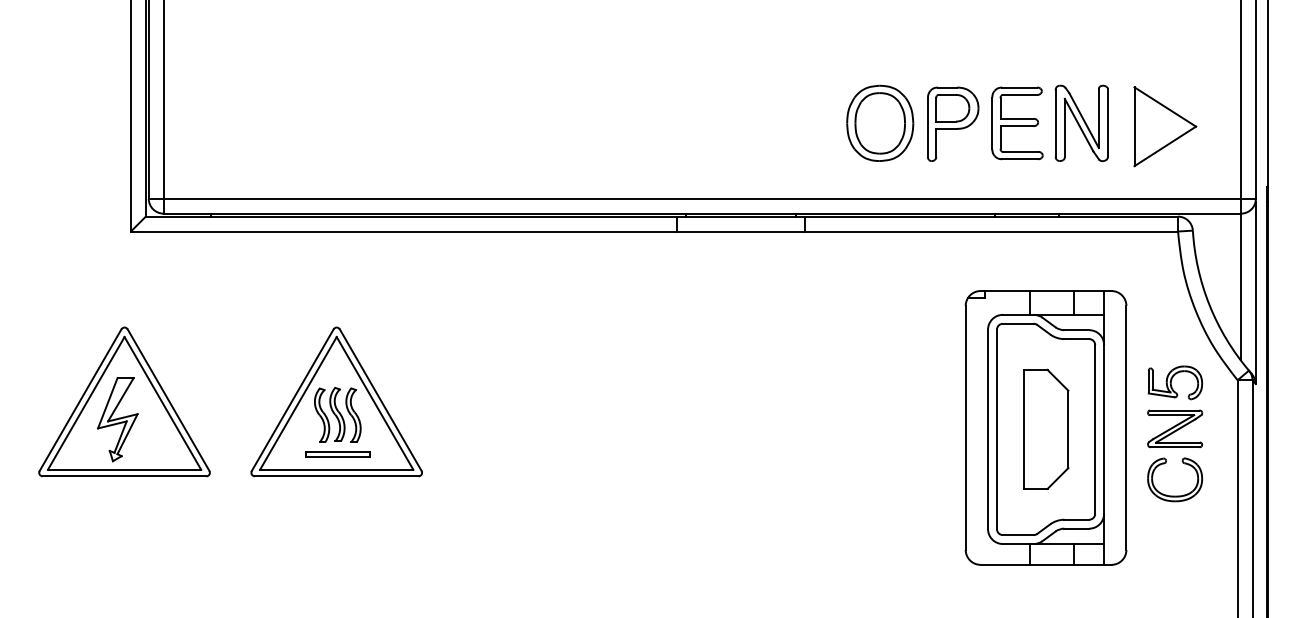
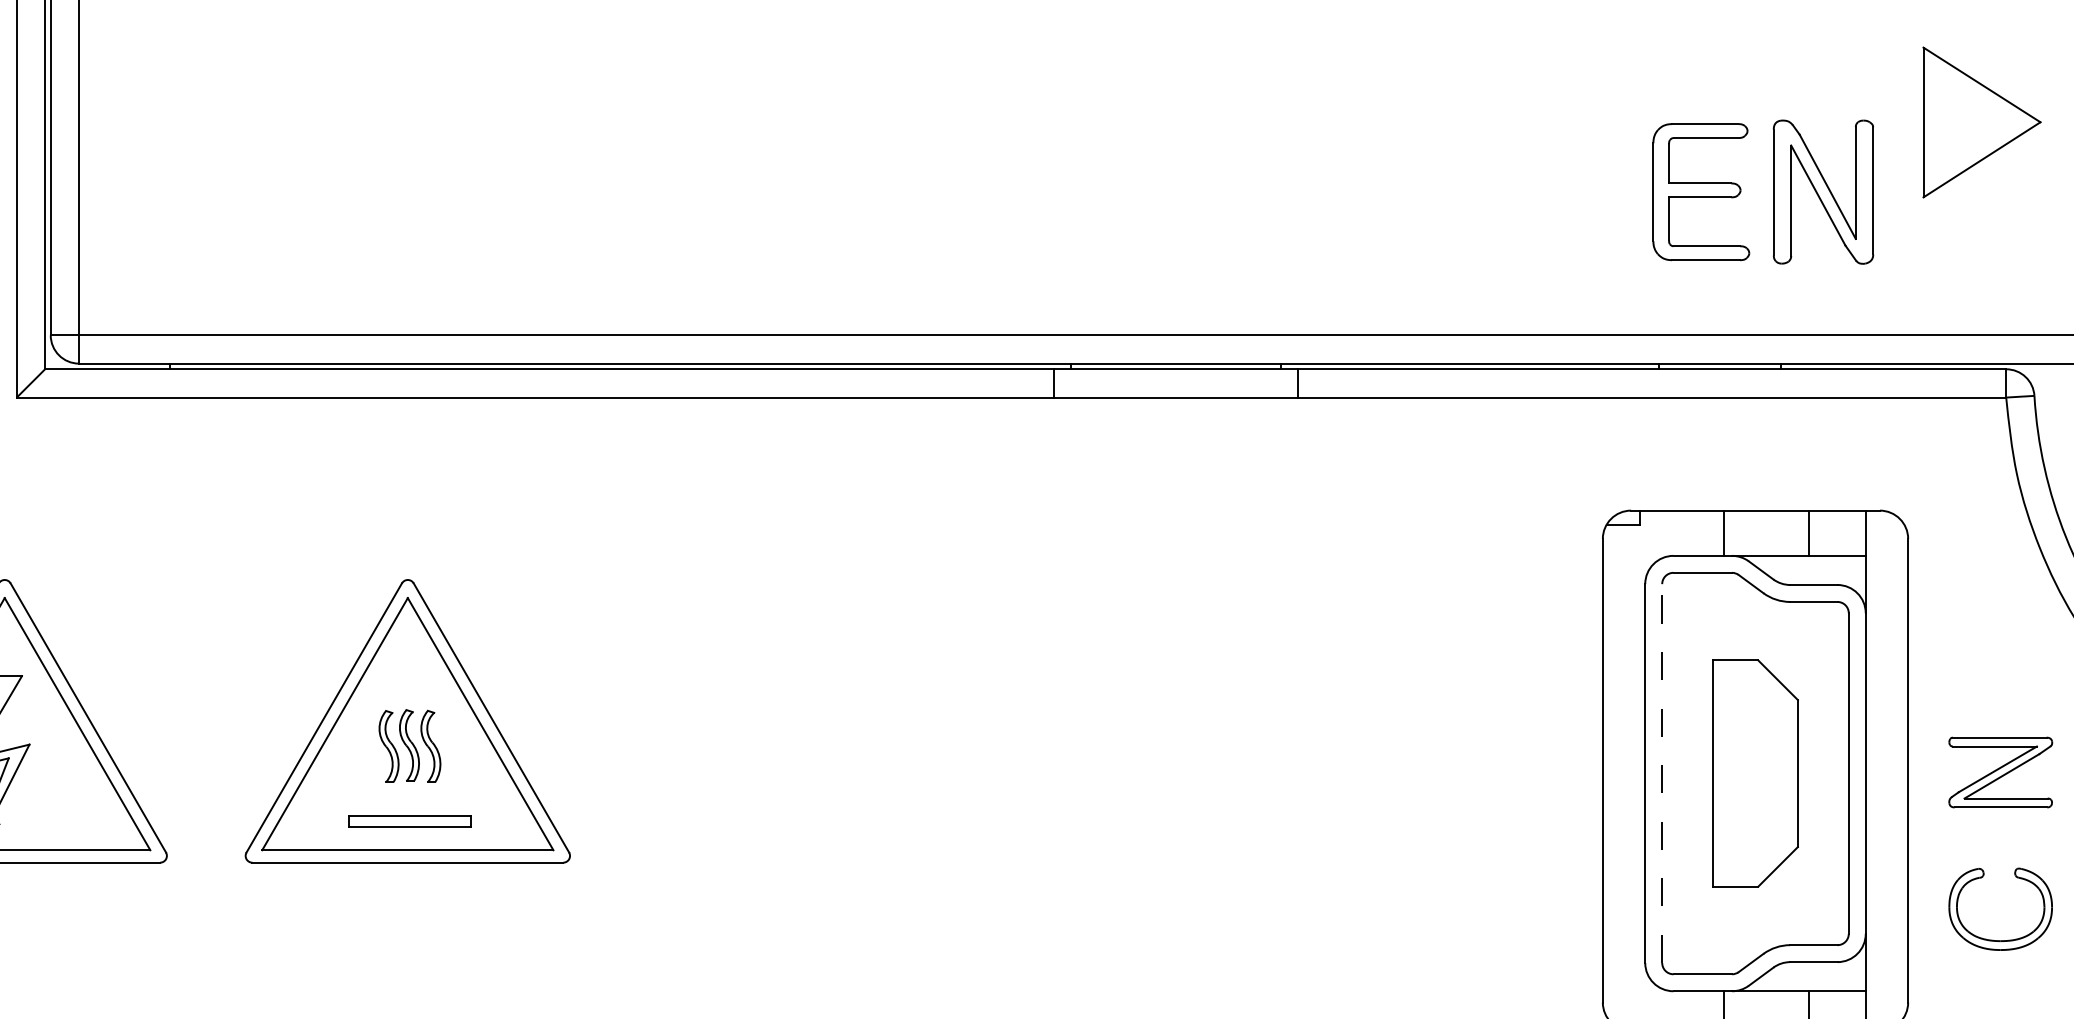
part: (880, 122) -> (1440, 190), removed
part: (953, 123) -> (1579, 192), removed
part: (1165, 126) -> (1982, 122), moved
part: (1175, 382) -> (2001, 684), removed
part: (337, 414) -> (409, 745), size x0.7
line: (996, 429) -> (1661, 773), solid -> dashed
part: (1175, 495) -> (2001, 938), moved

